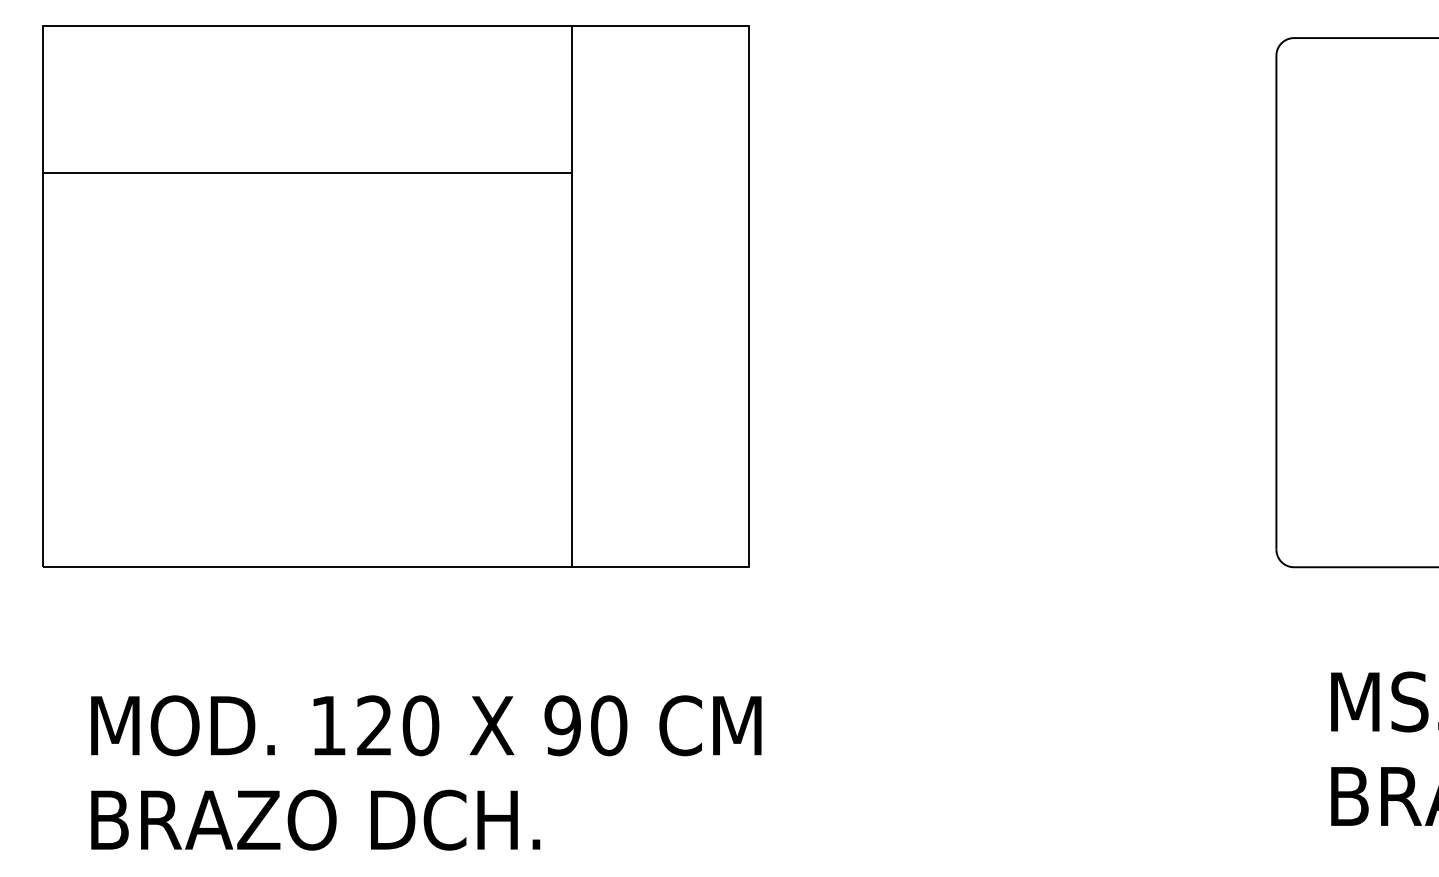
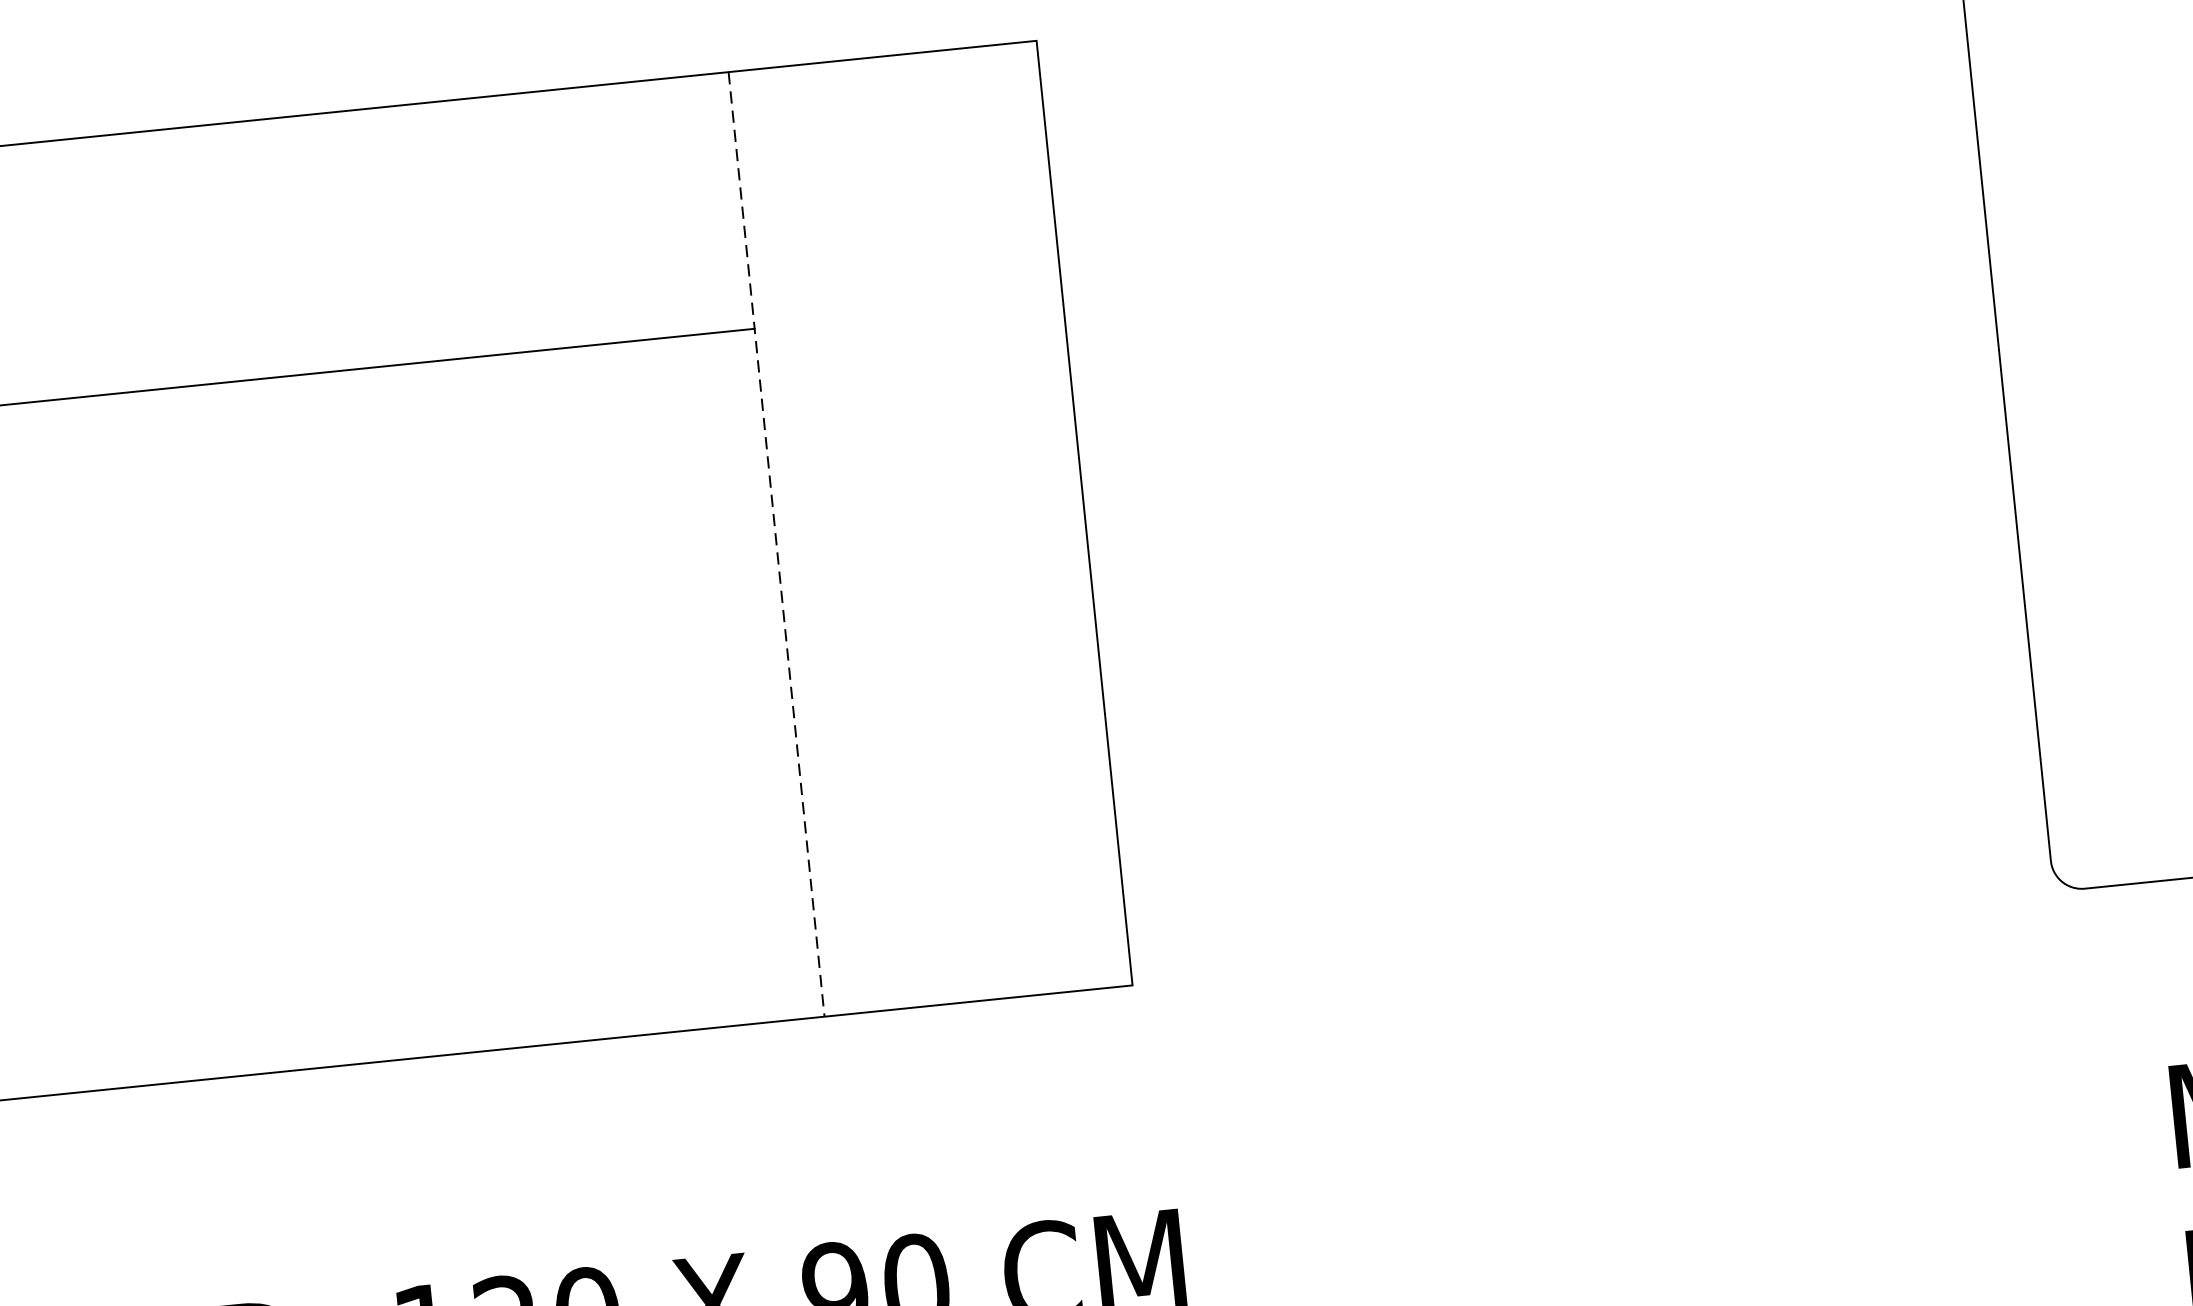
line: (572, 297) -> (776, 545), solid -> dashed

